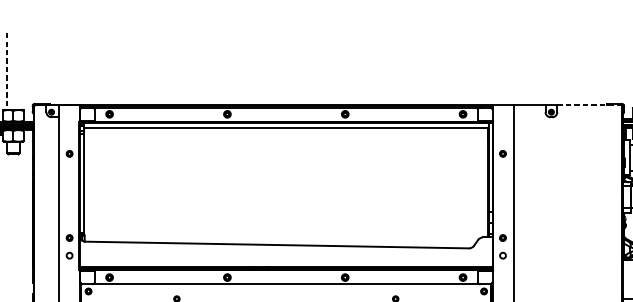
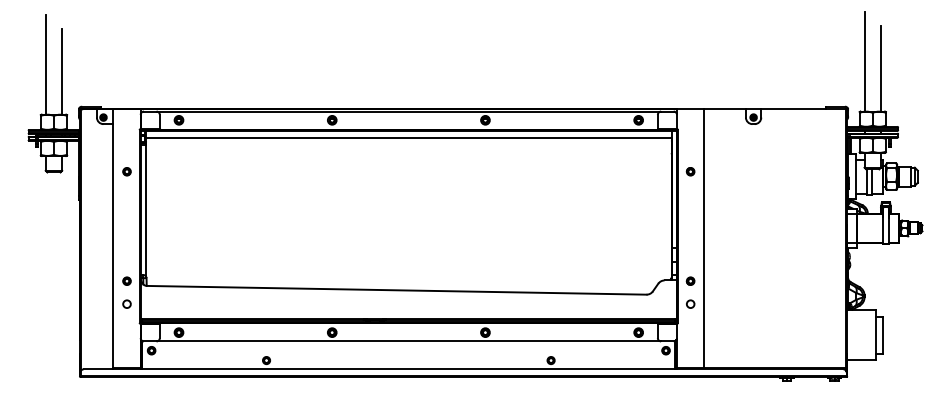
line: (6, 71) -> (45, 64), dashed -> solid
line: (20, 76) -> (62, 71), added
line: (589, 105) -> (802, 108), dashed -> solid

